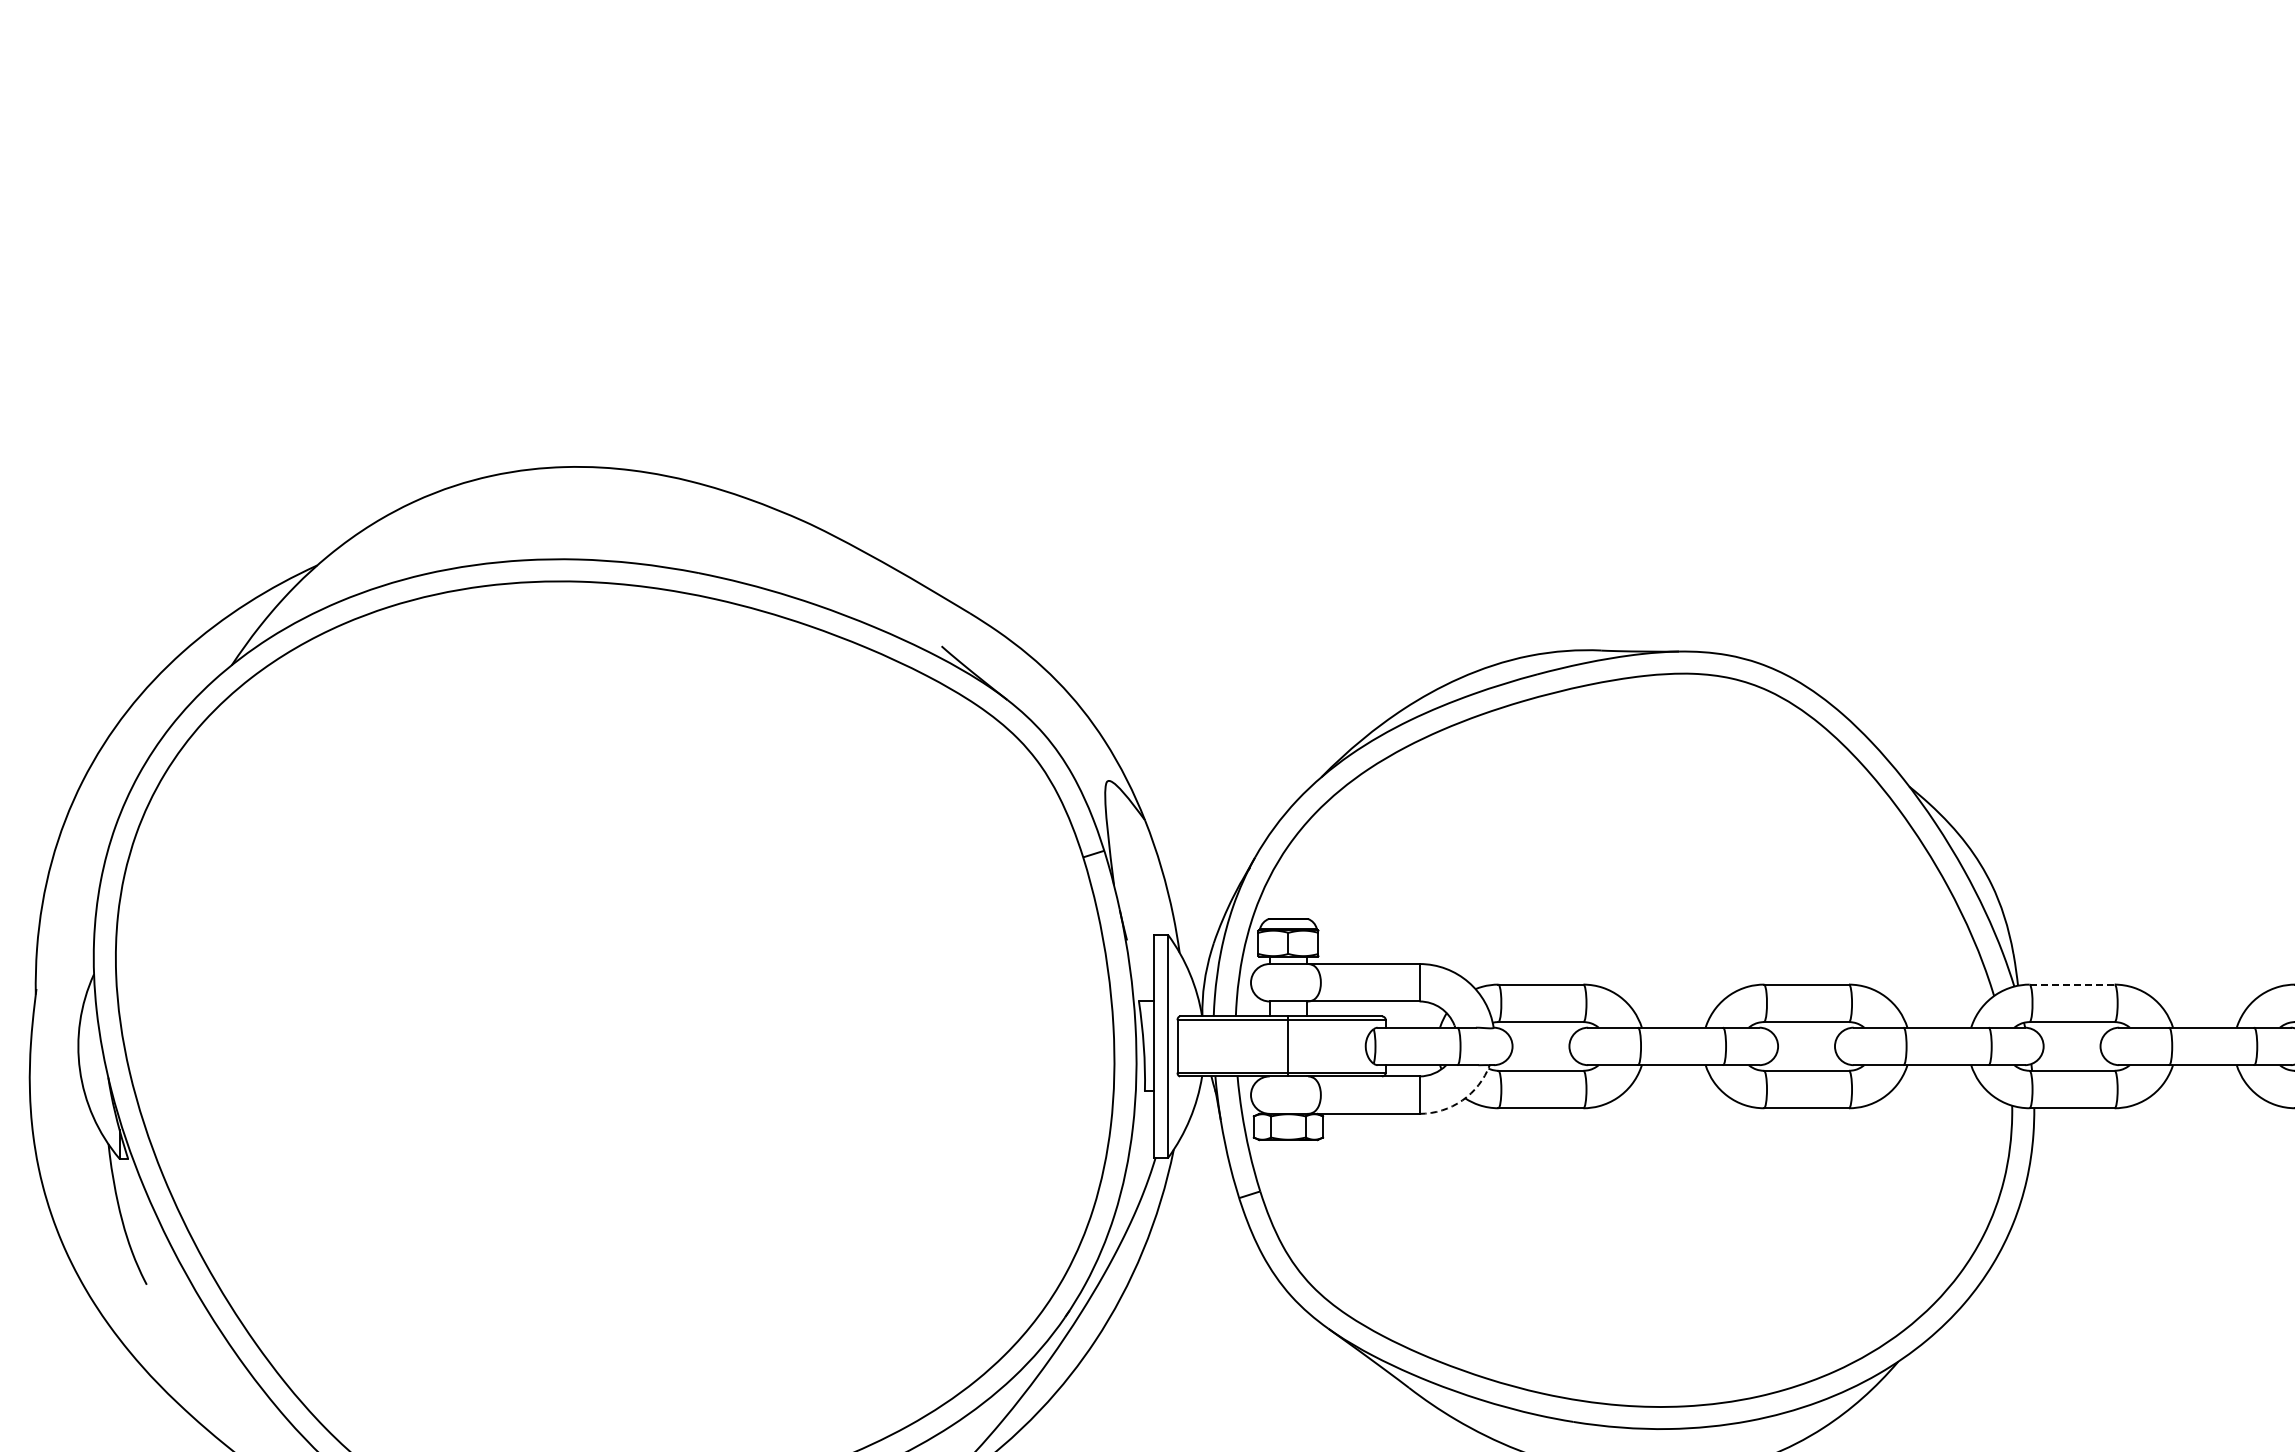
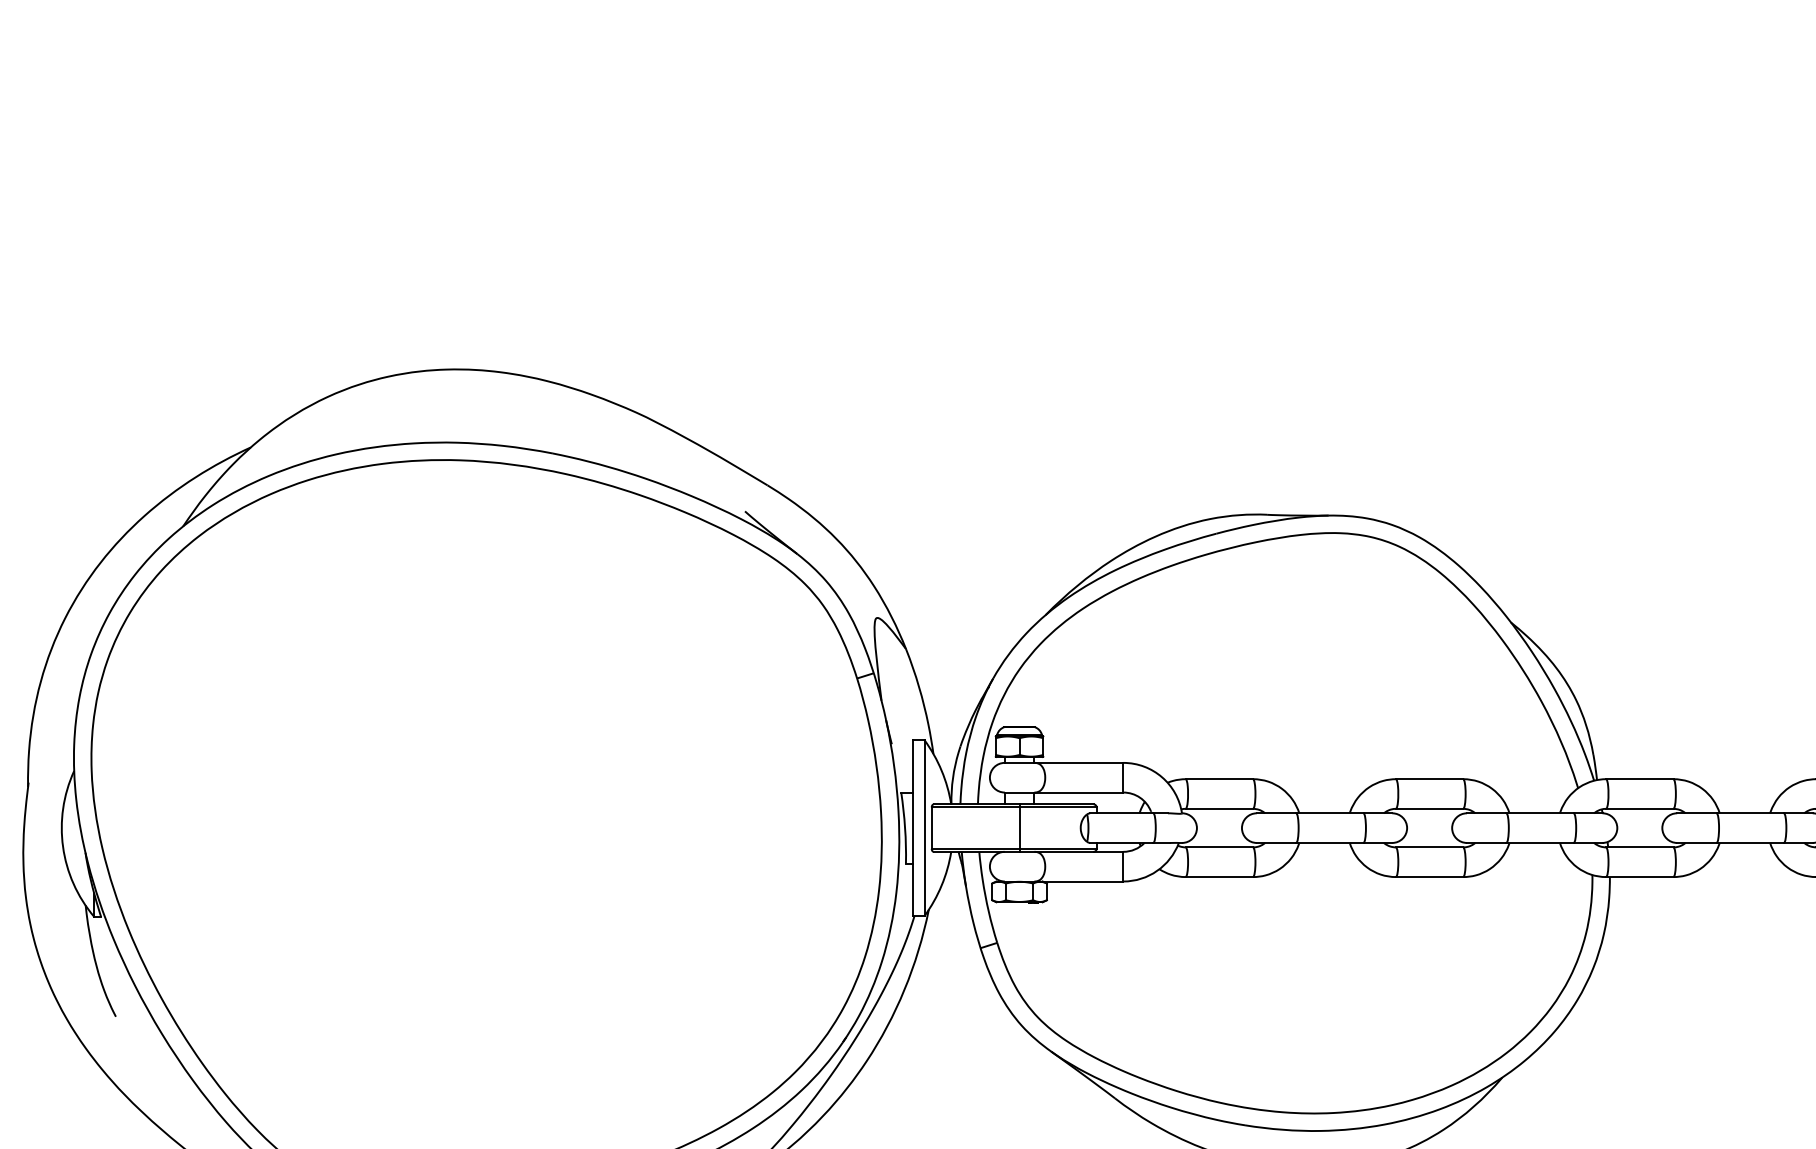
line: (2072, 984) -> (1640, 779), dashed -> solid
arc: (1462, 1100) -> (1157, 870), dashed -> solid

